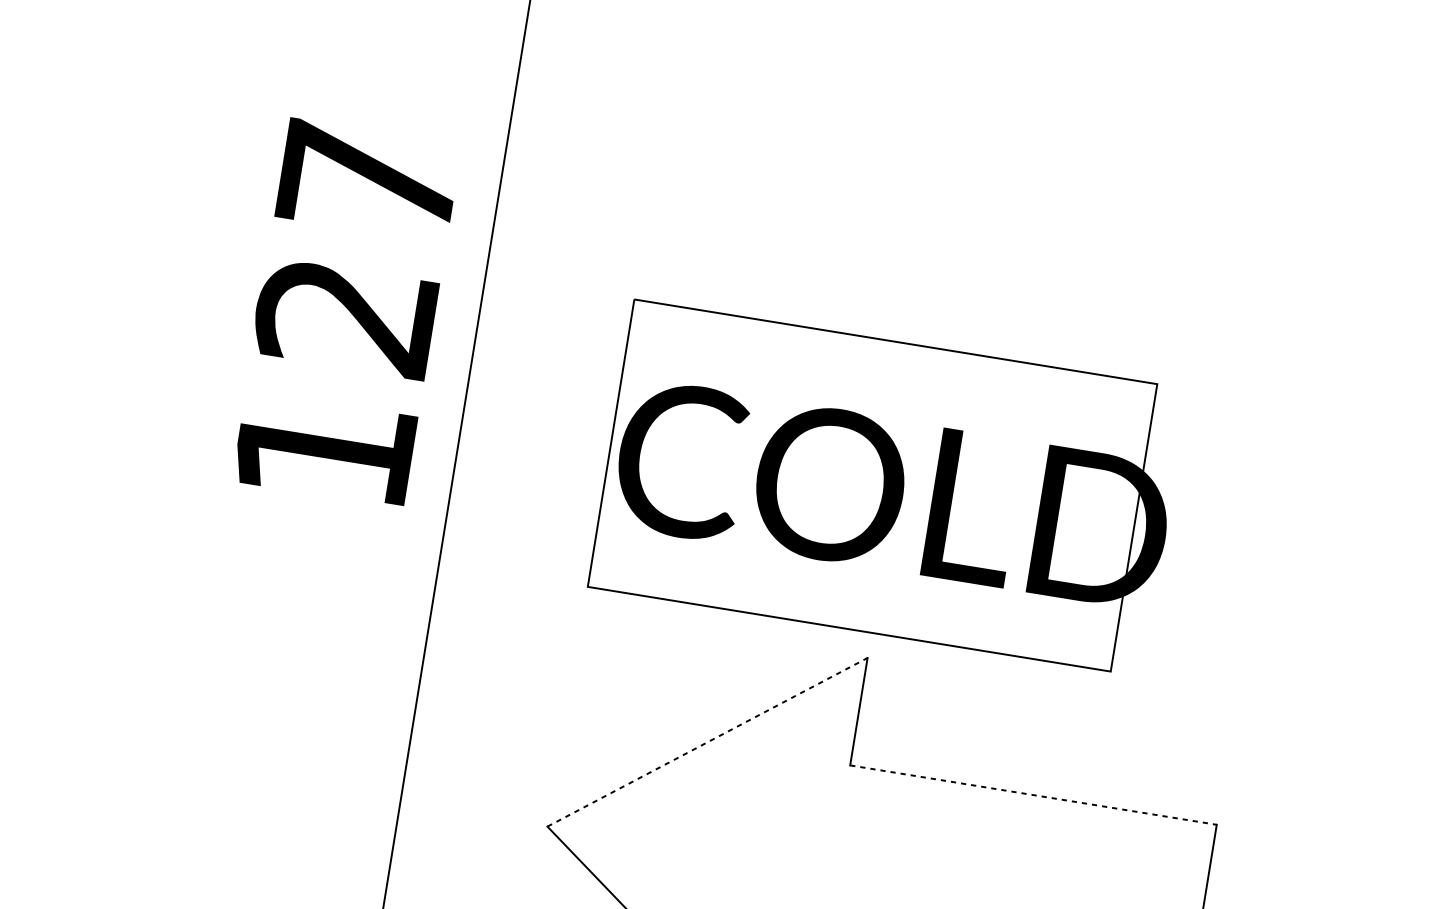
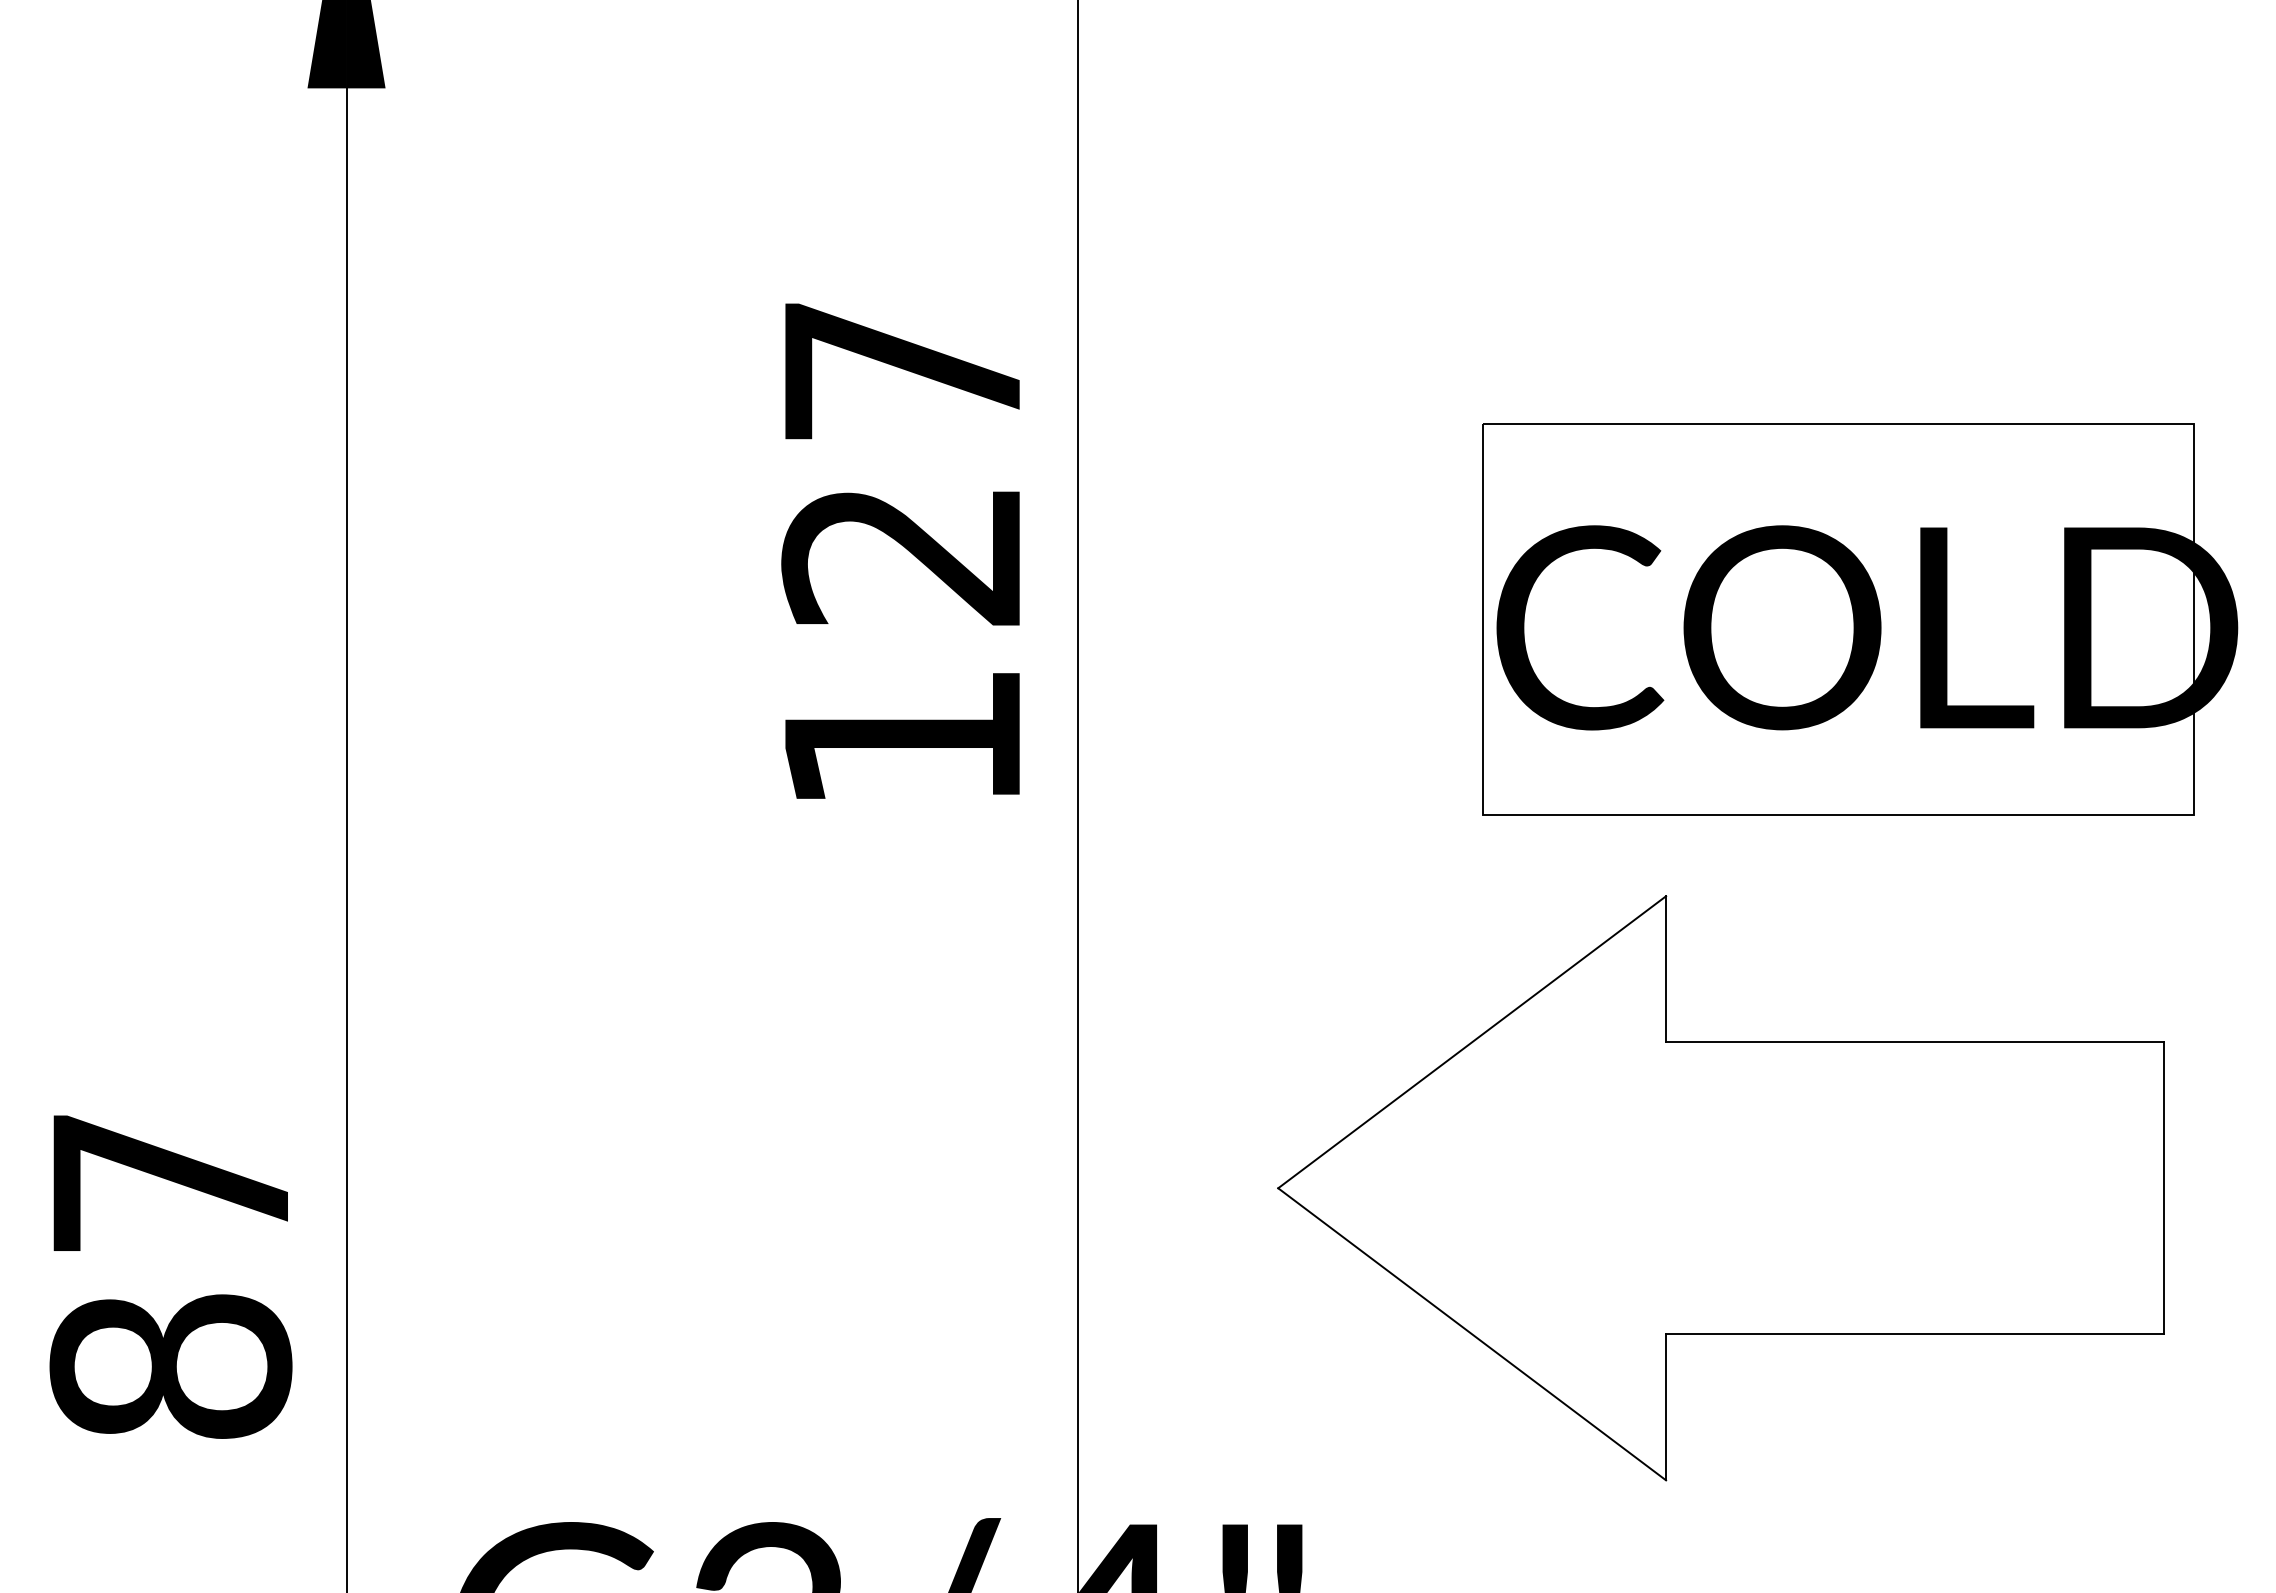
part: (888, 487) -> (1860, 619), moved
line: (707, 742) -> (1472, 1042), dashed -> solid
line: (1033, 795) -> (1915, 1042), dashed -> solid

